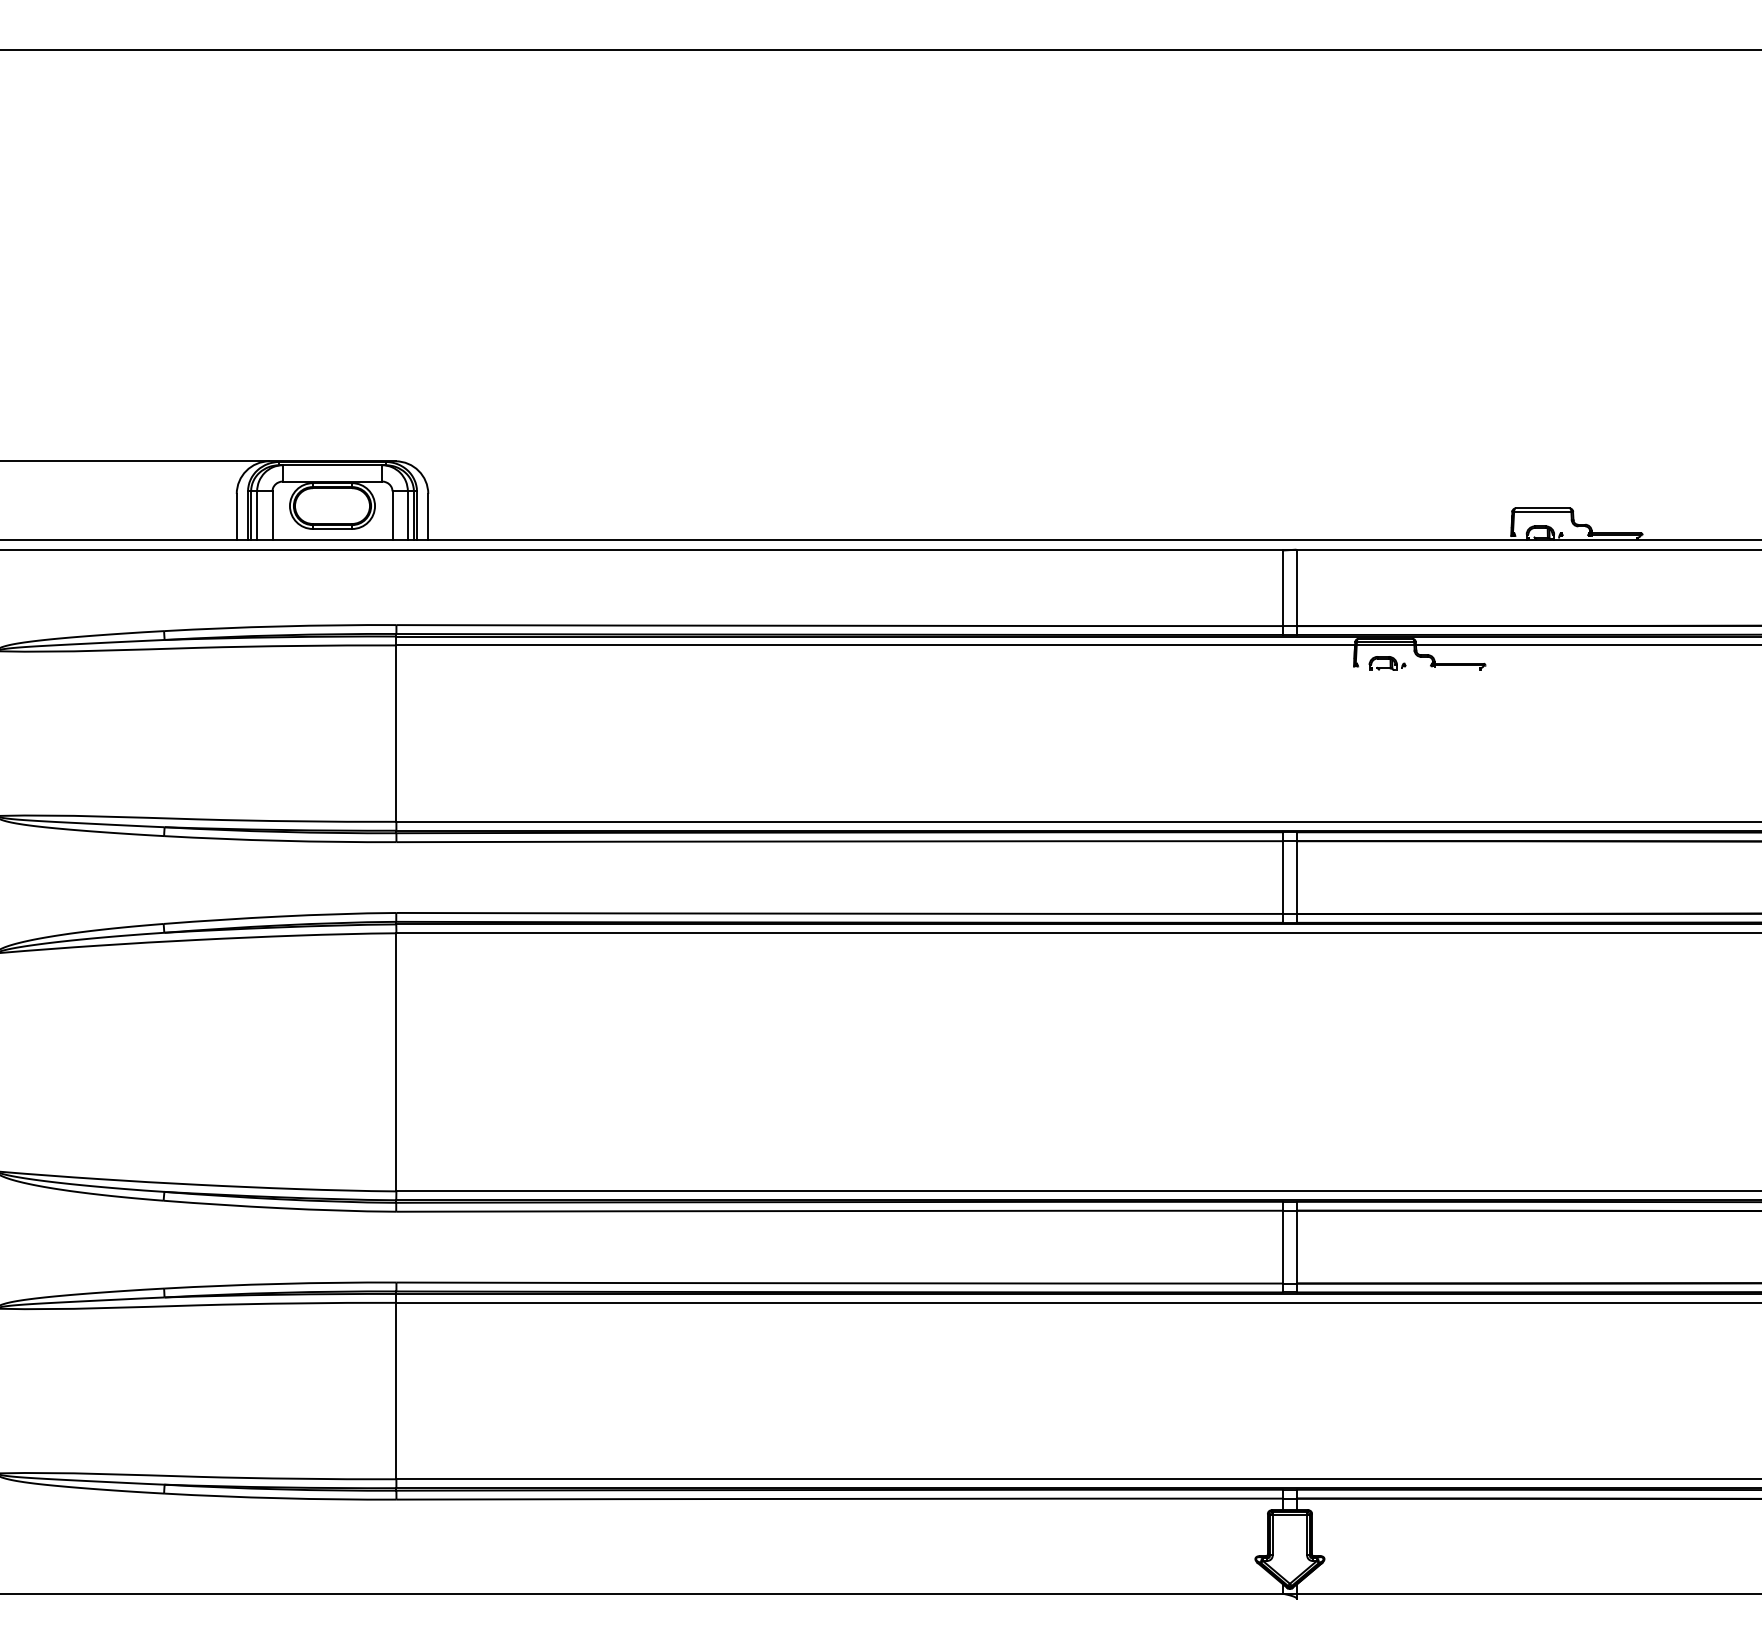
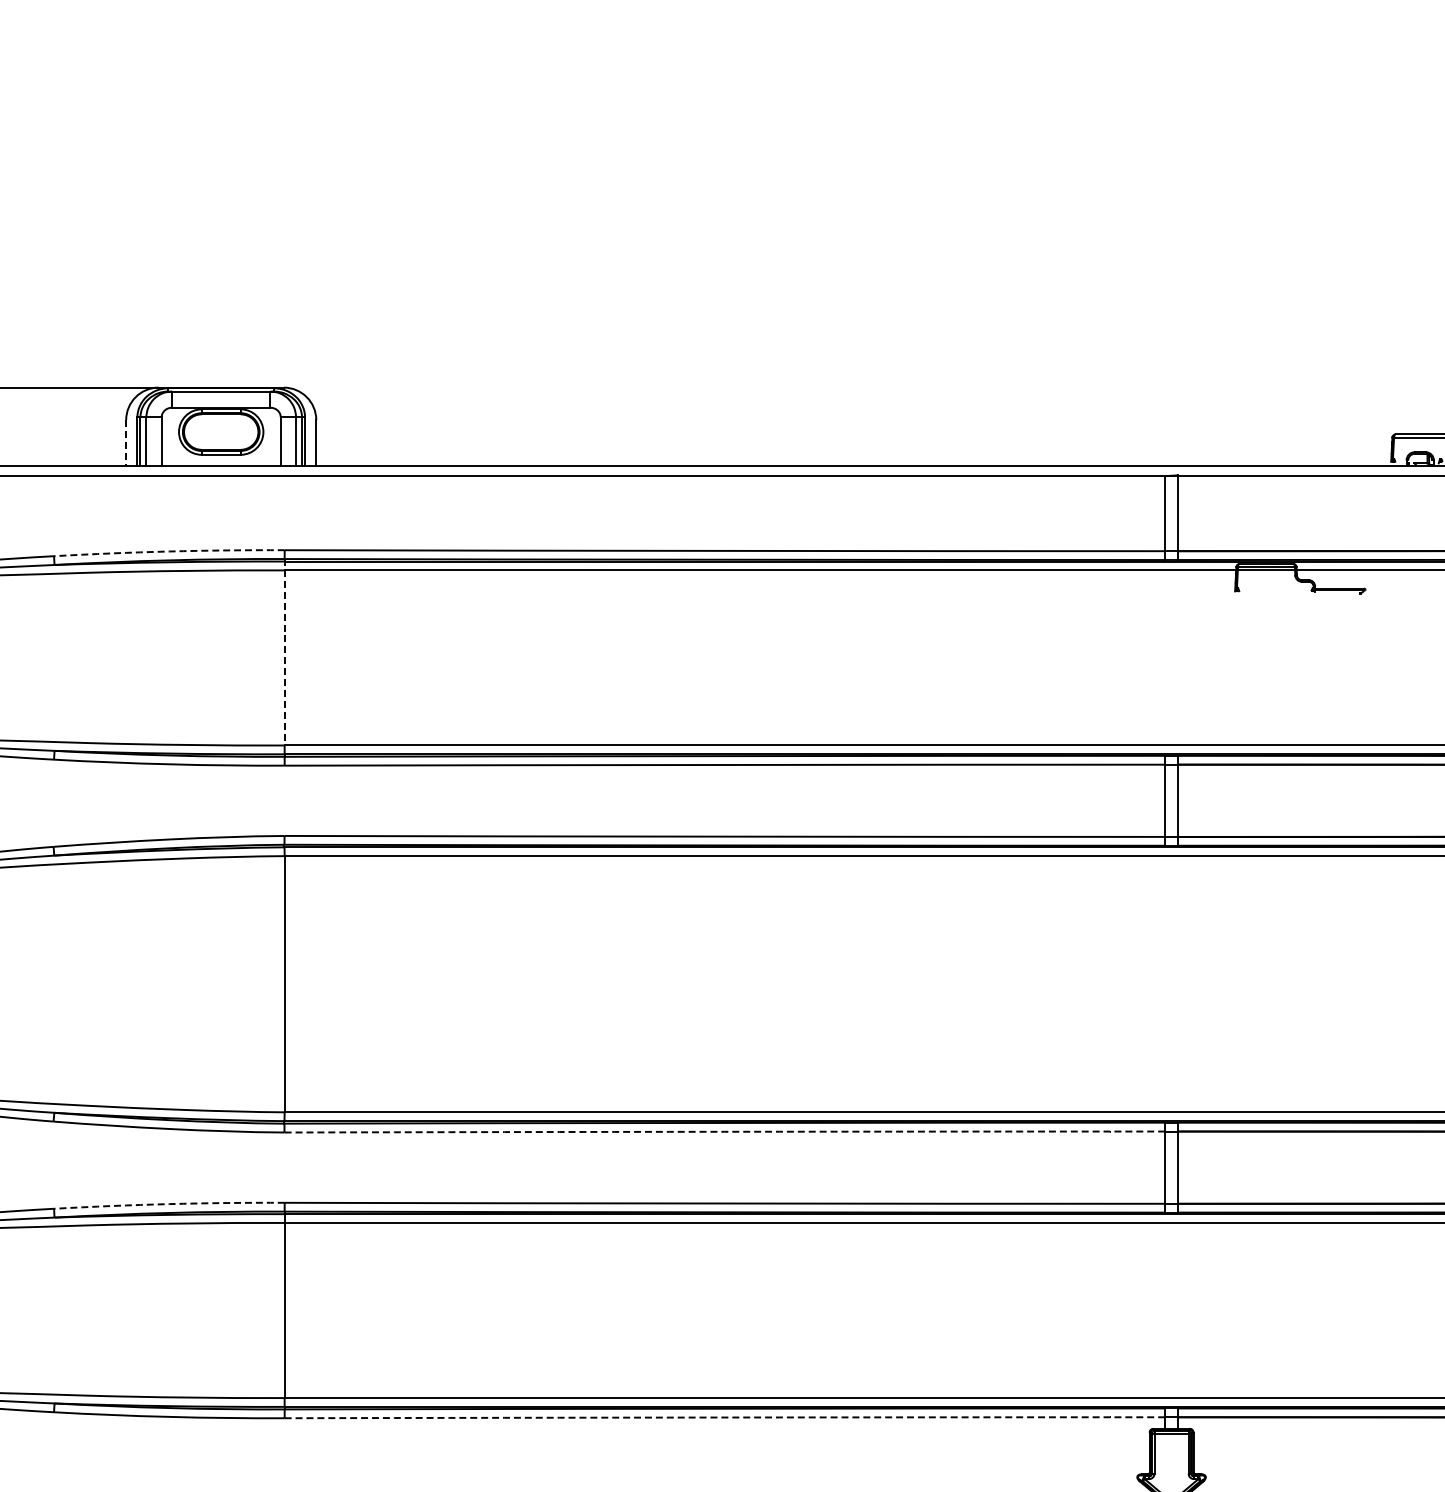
line: (236, 517) -> (125, 443), solid -> dashed
arc: (280, 626) -> (169, 551), solid -> dashed
part: (1387, 663) -> (1268, 588), removed
line: (396, 727) -> (284, 651), solid -> dashed
arc: (839, 1211) -> (724, 1132), solid -> dashed
arc: (280, 1283) -> (169, 1203), solid -> dashed
arc: (839, 1498) -> (724, 1417), solid -> dashed

